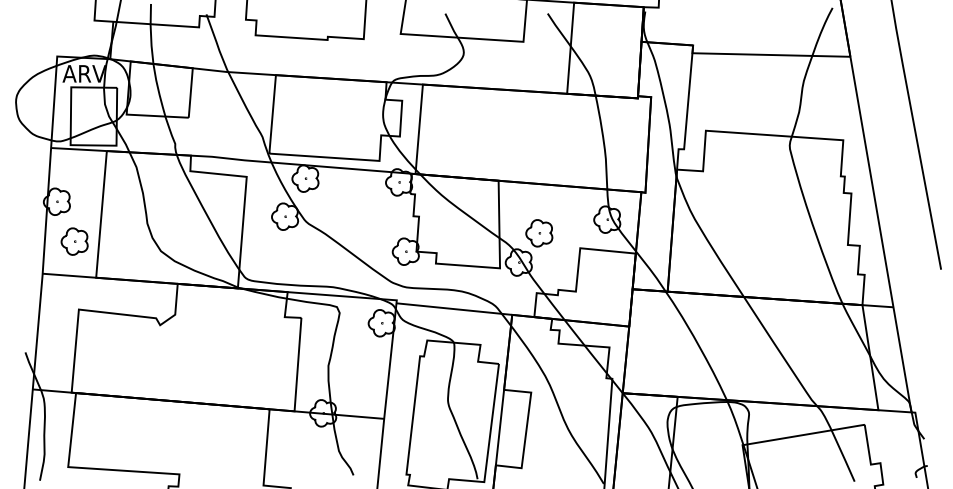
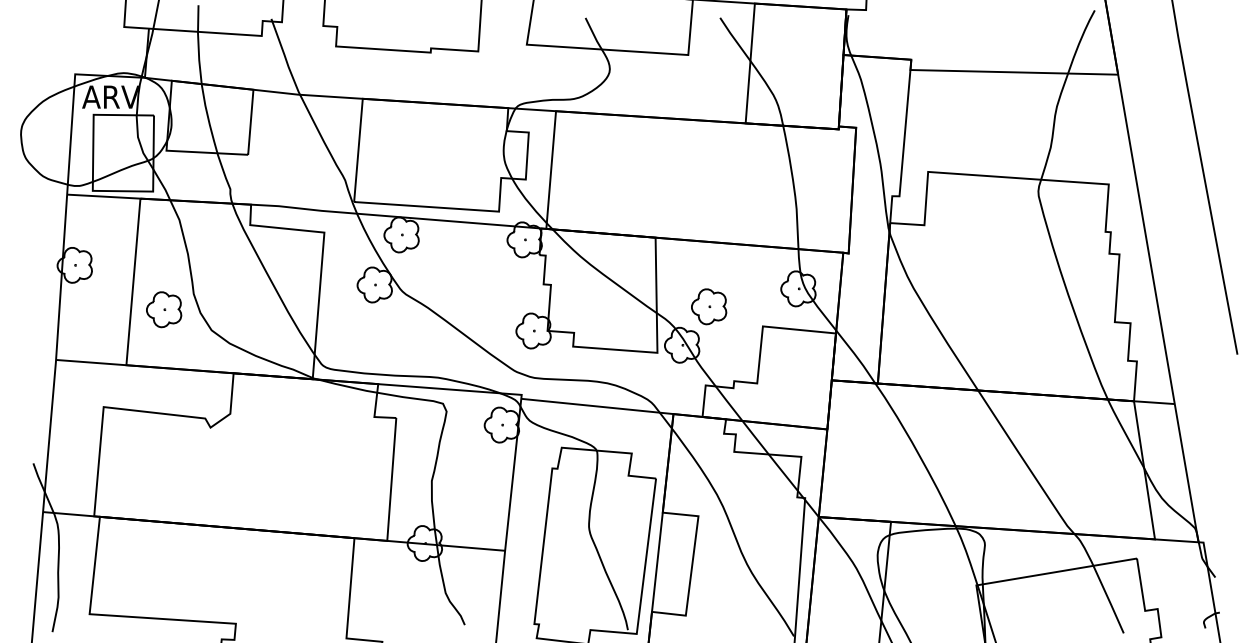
part: (74, 241) -> (164, 309), moved

